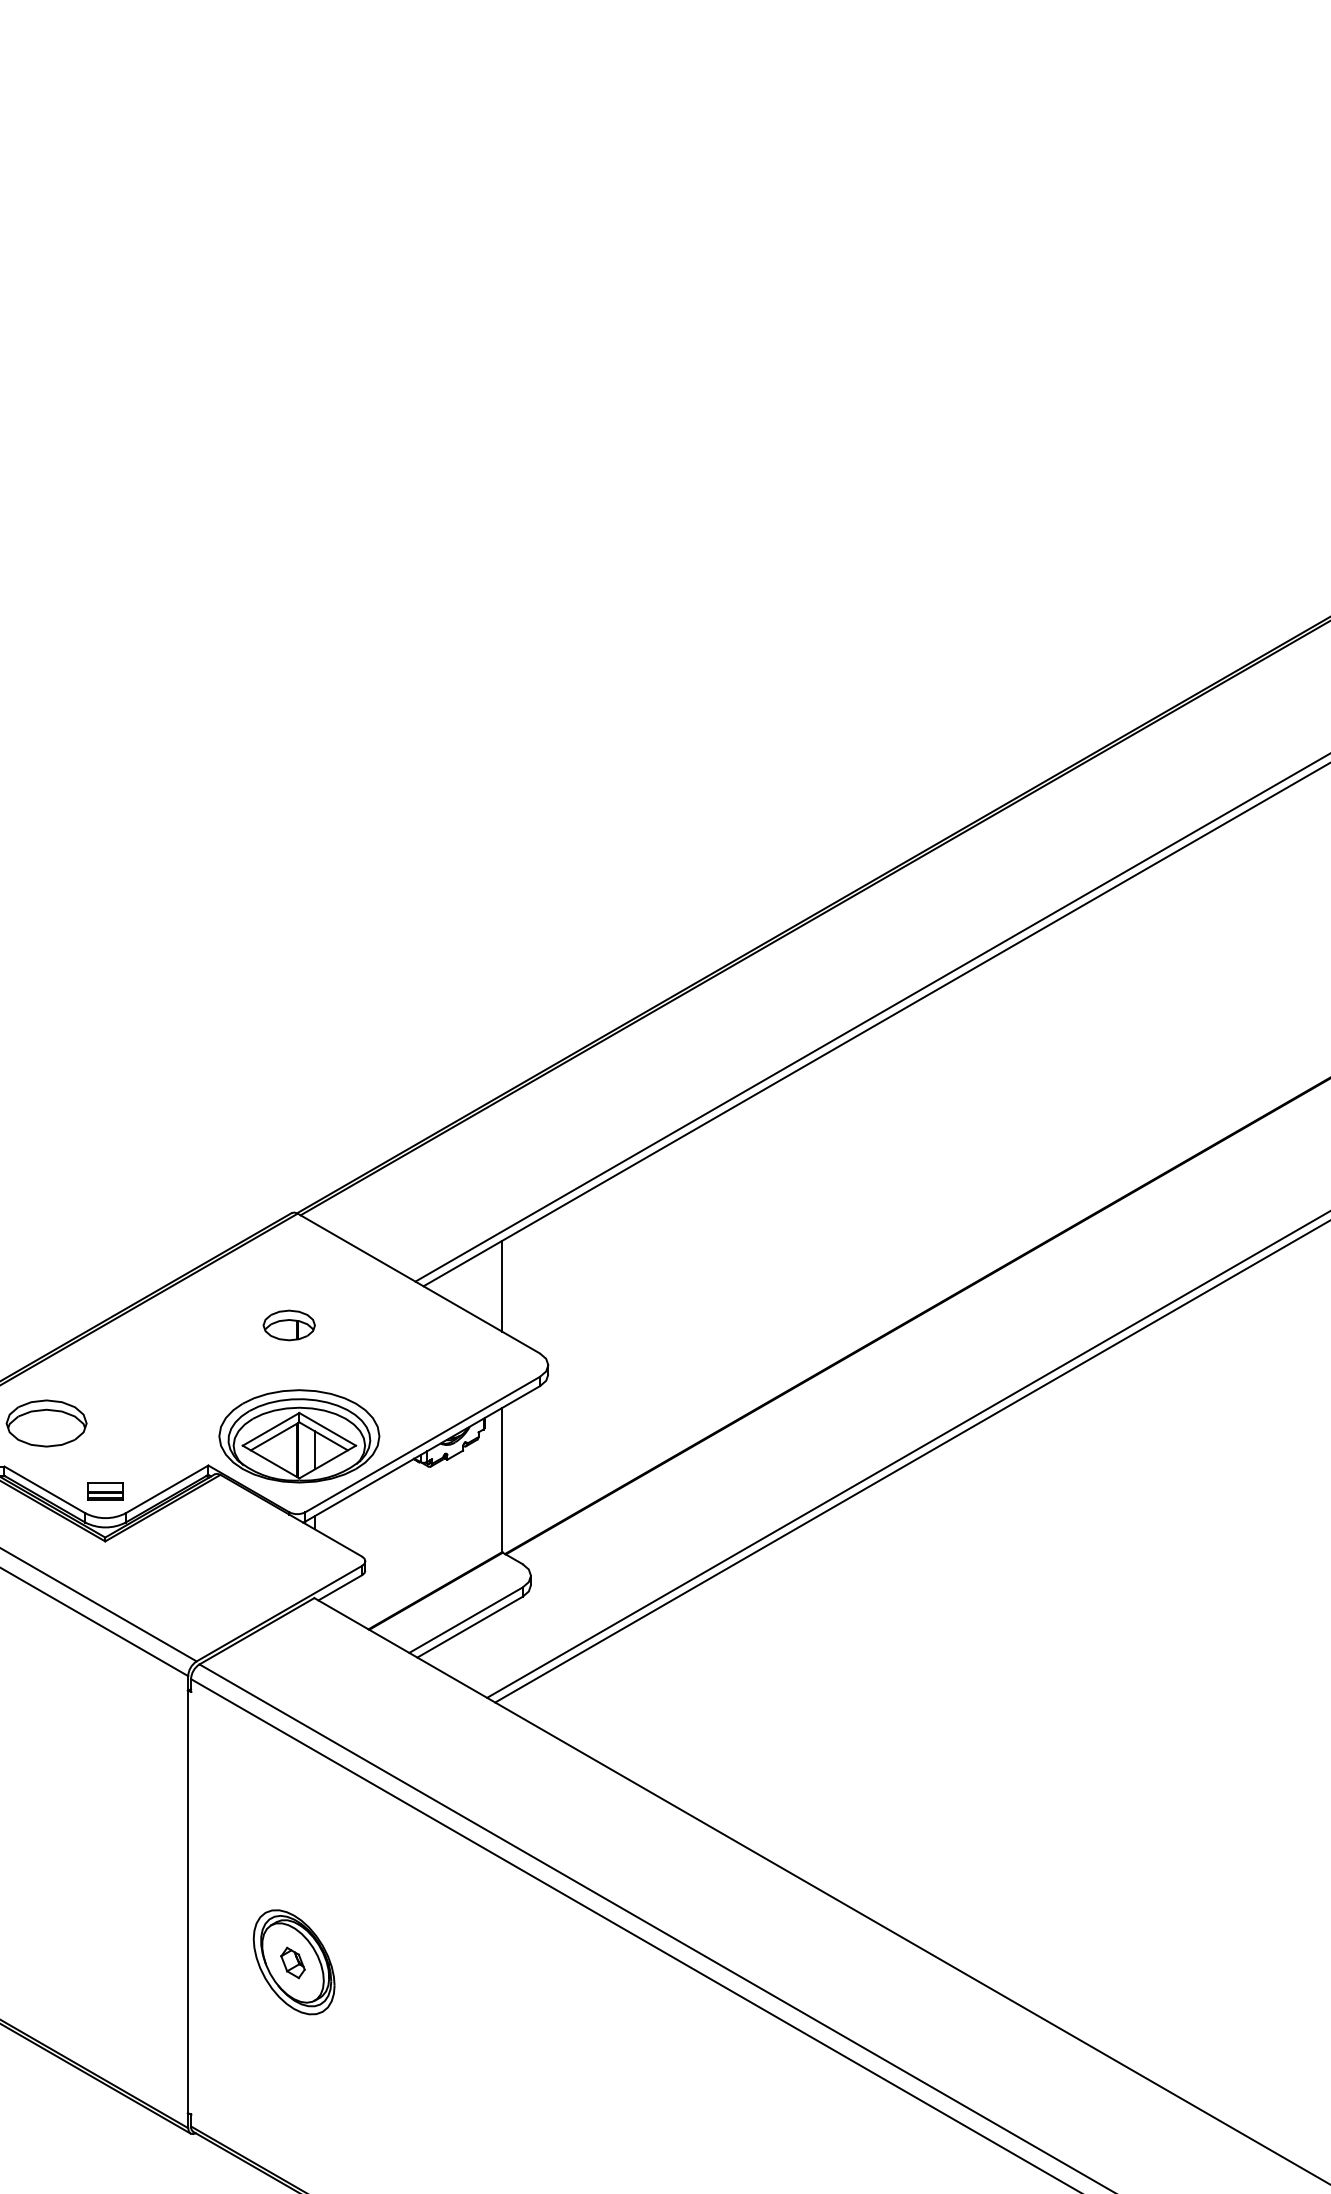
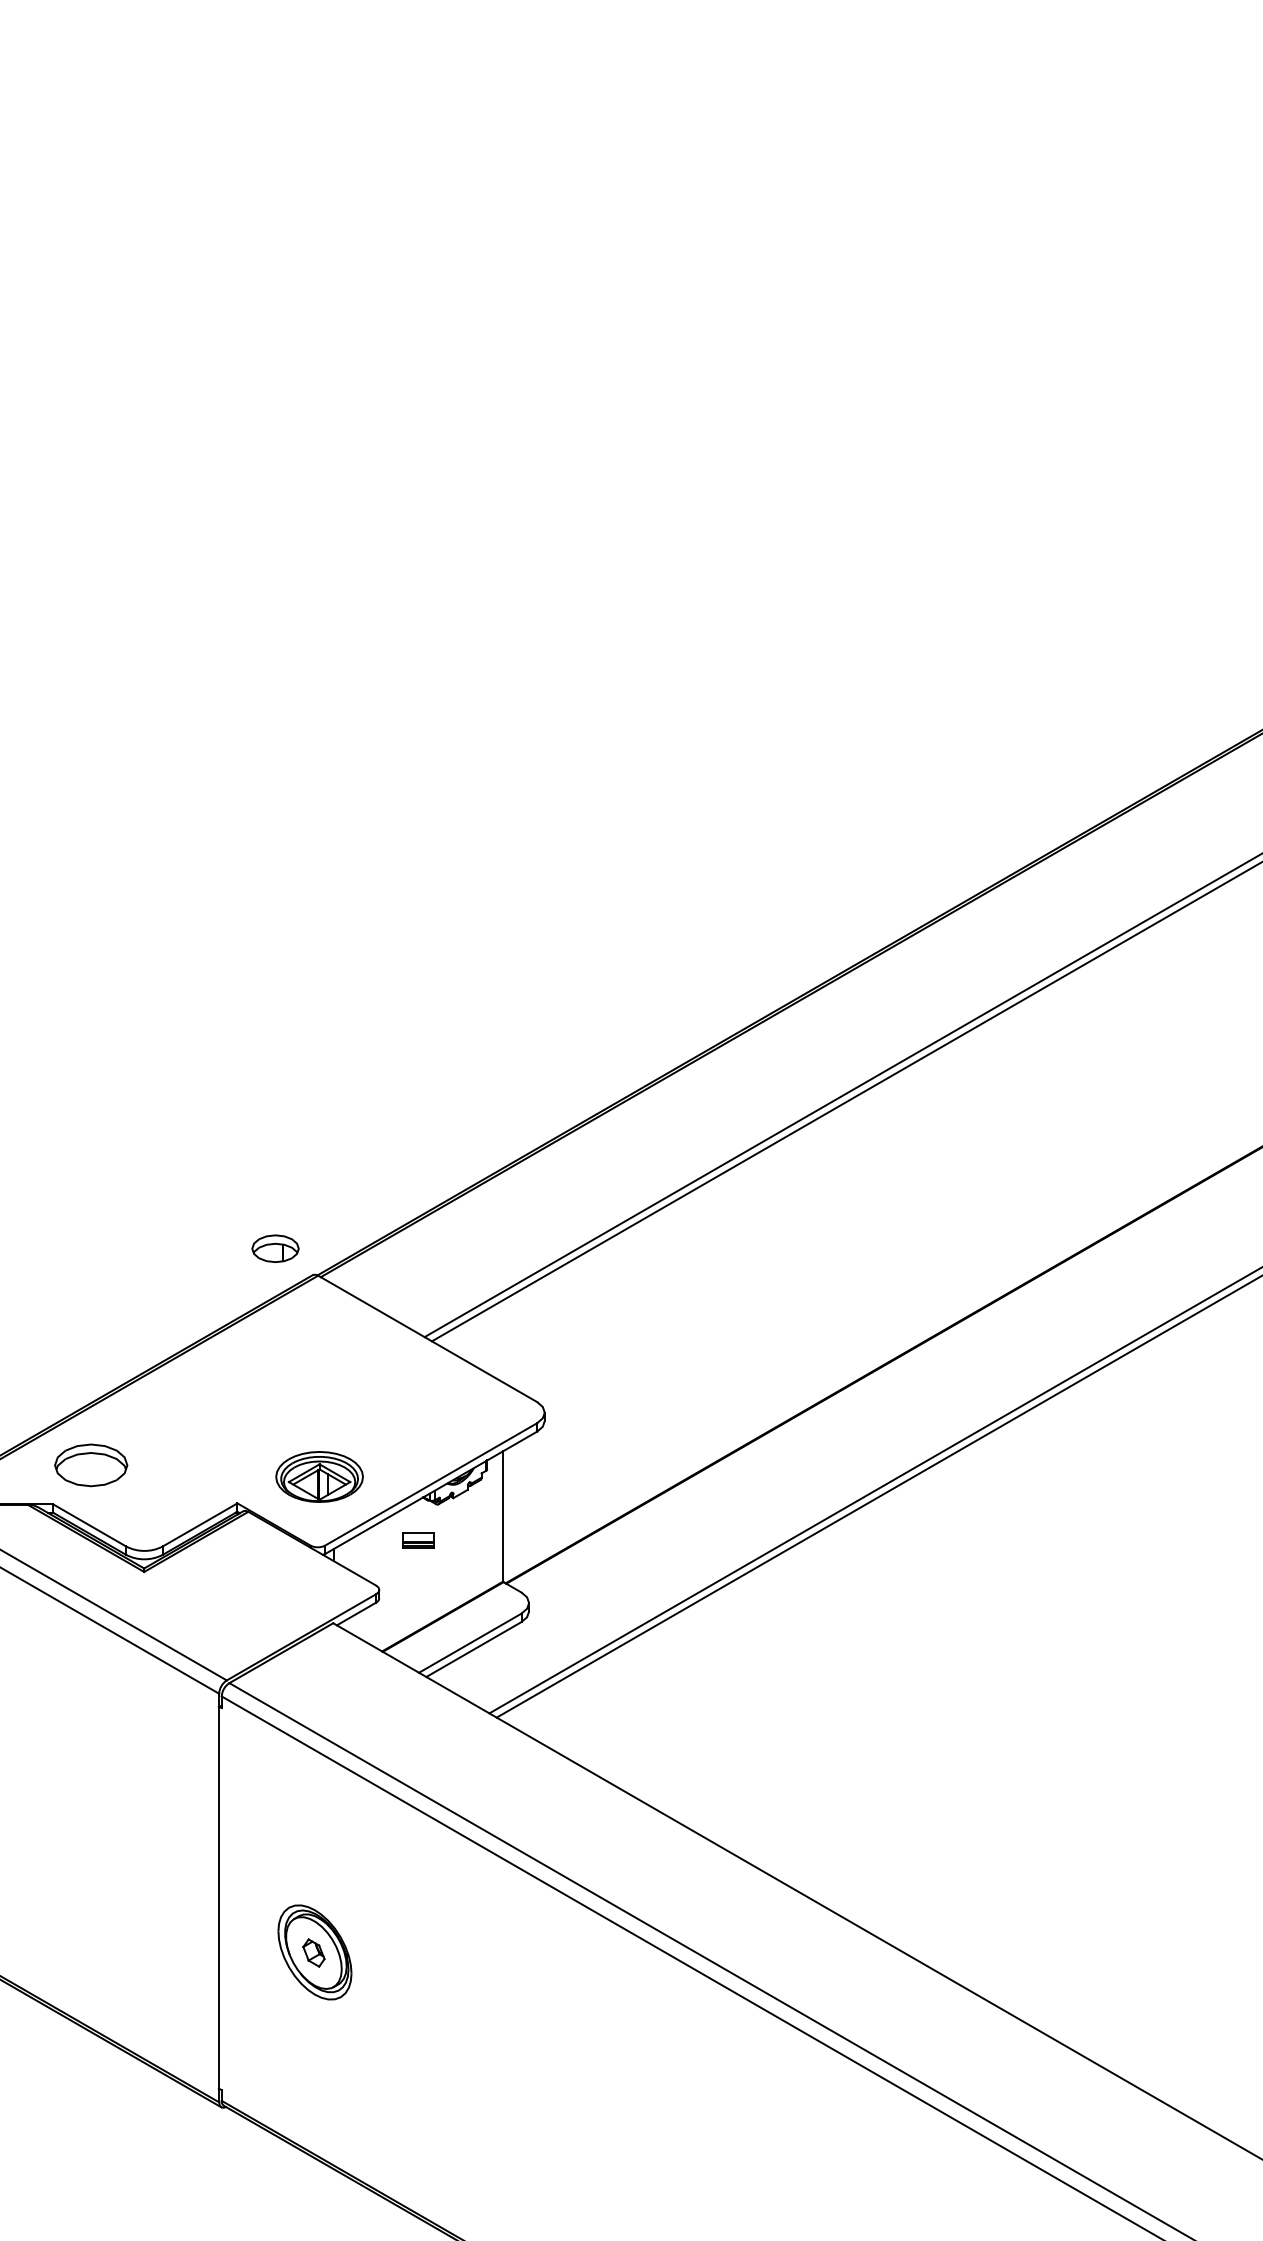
line: (502, 1286) -> (503, 1341), removed
part: (289, 1325) -> (275, 1248), moved
part: (299, 1435) -> (319, 1476), size x0.6
part: (105, 1491) -> (418, 1540), moved

